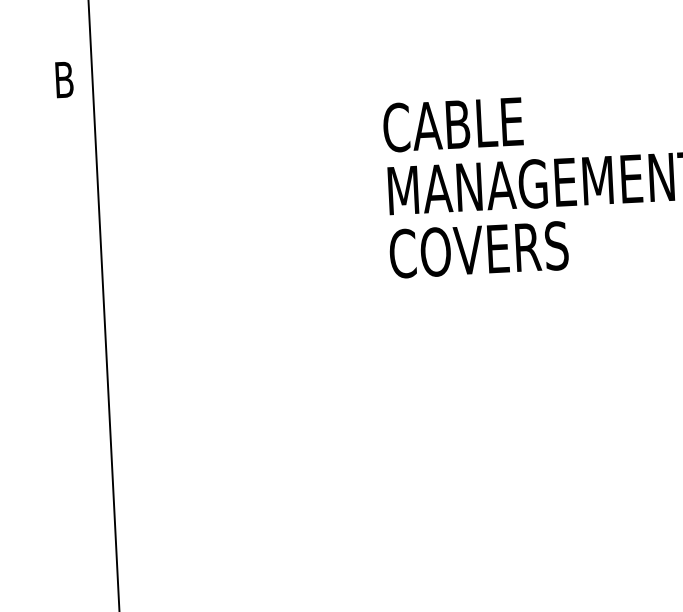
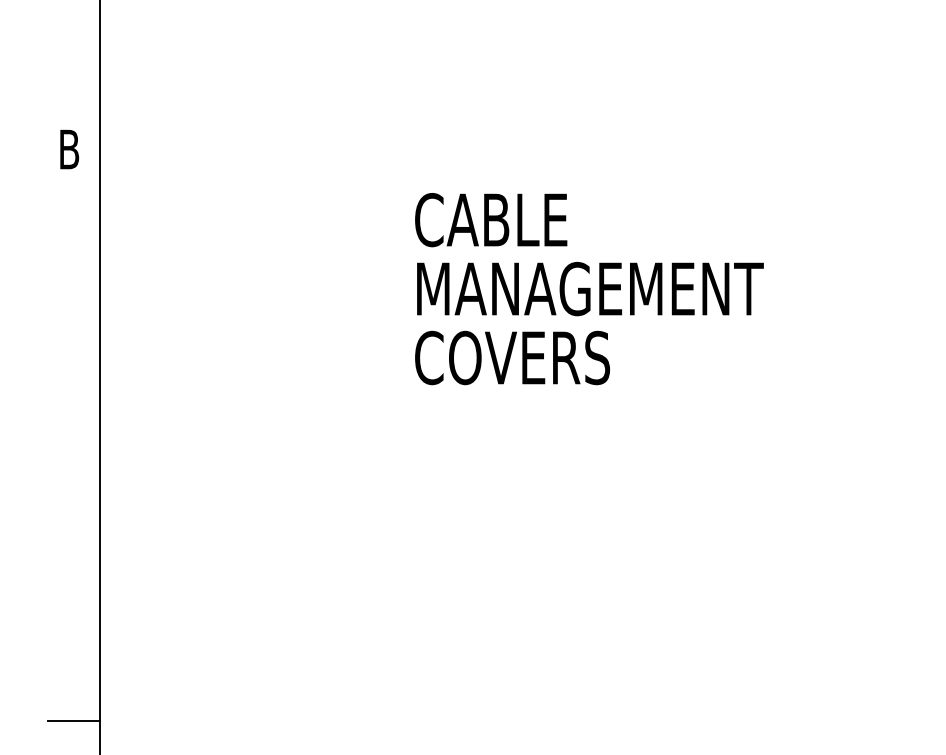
line: (94, 602) -> (73, 721), added

